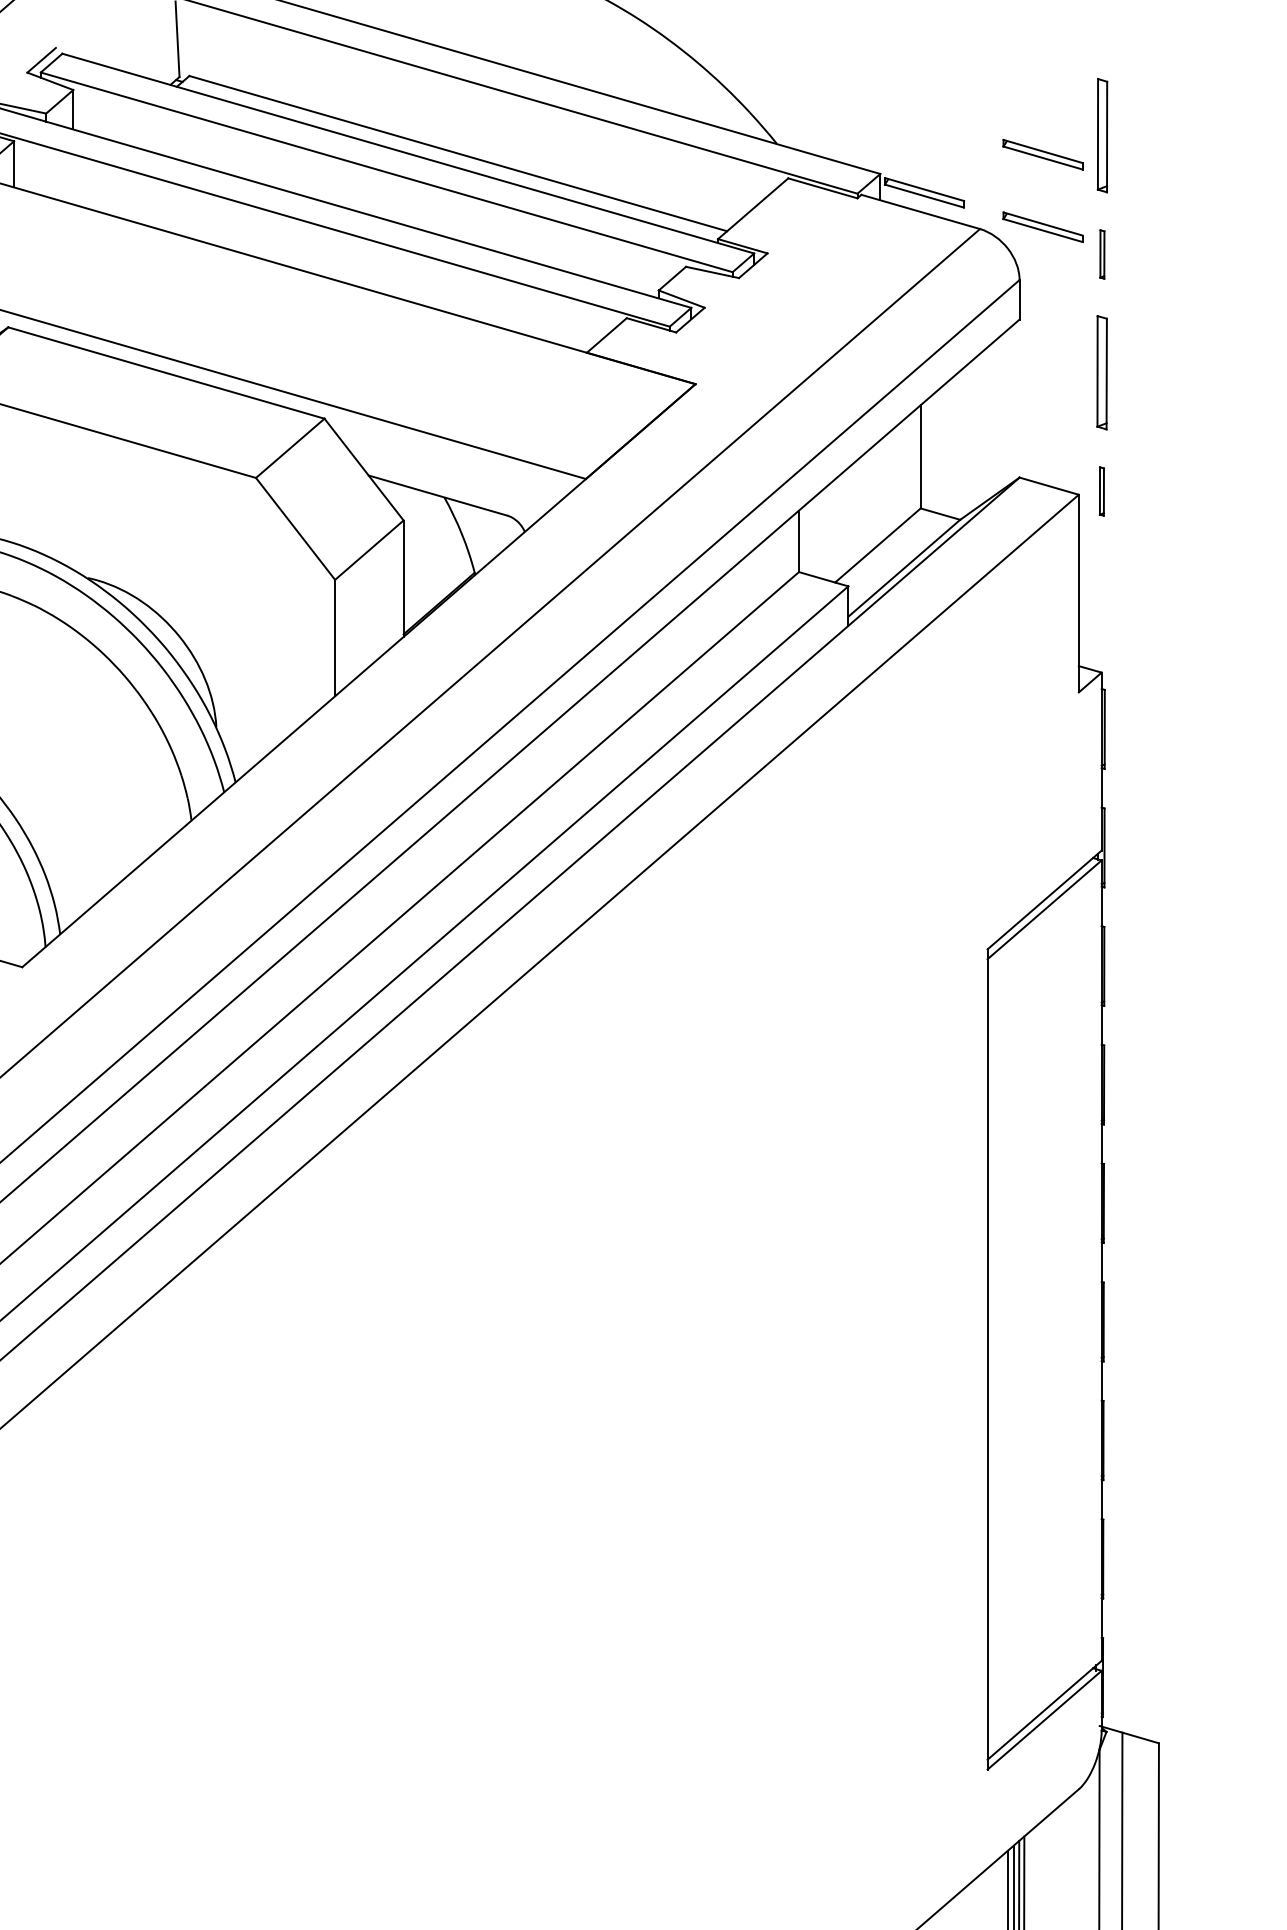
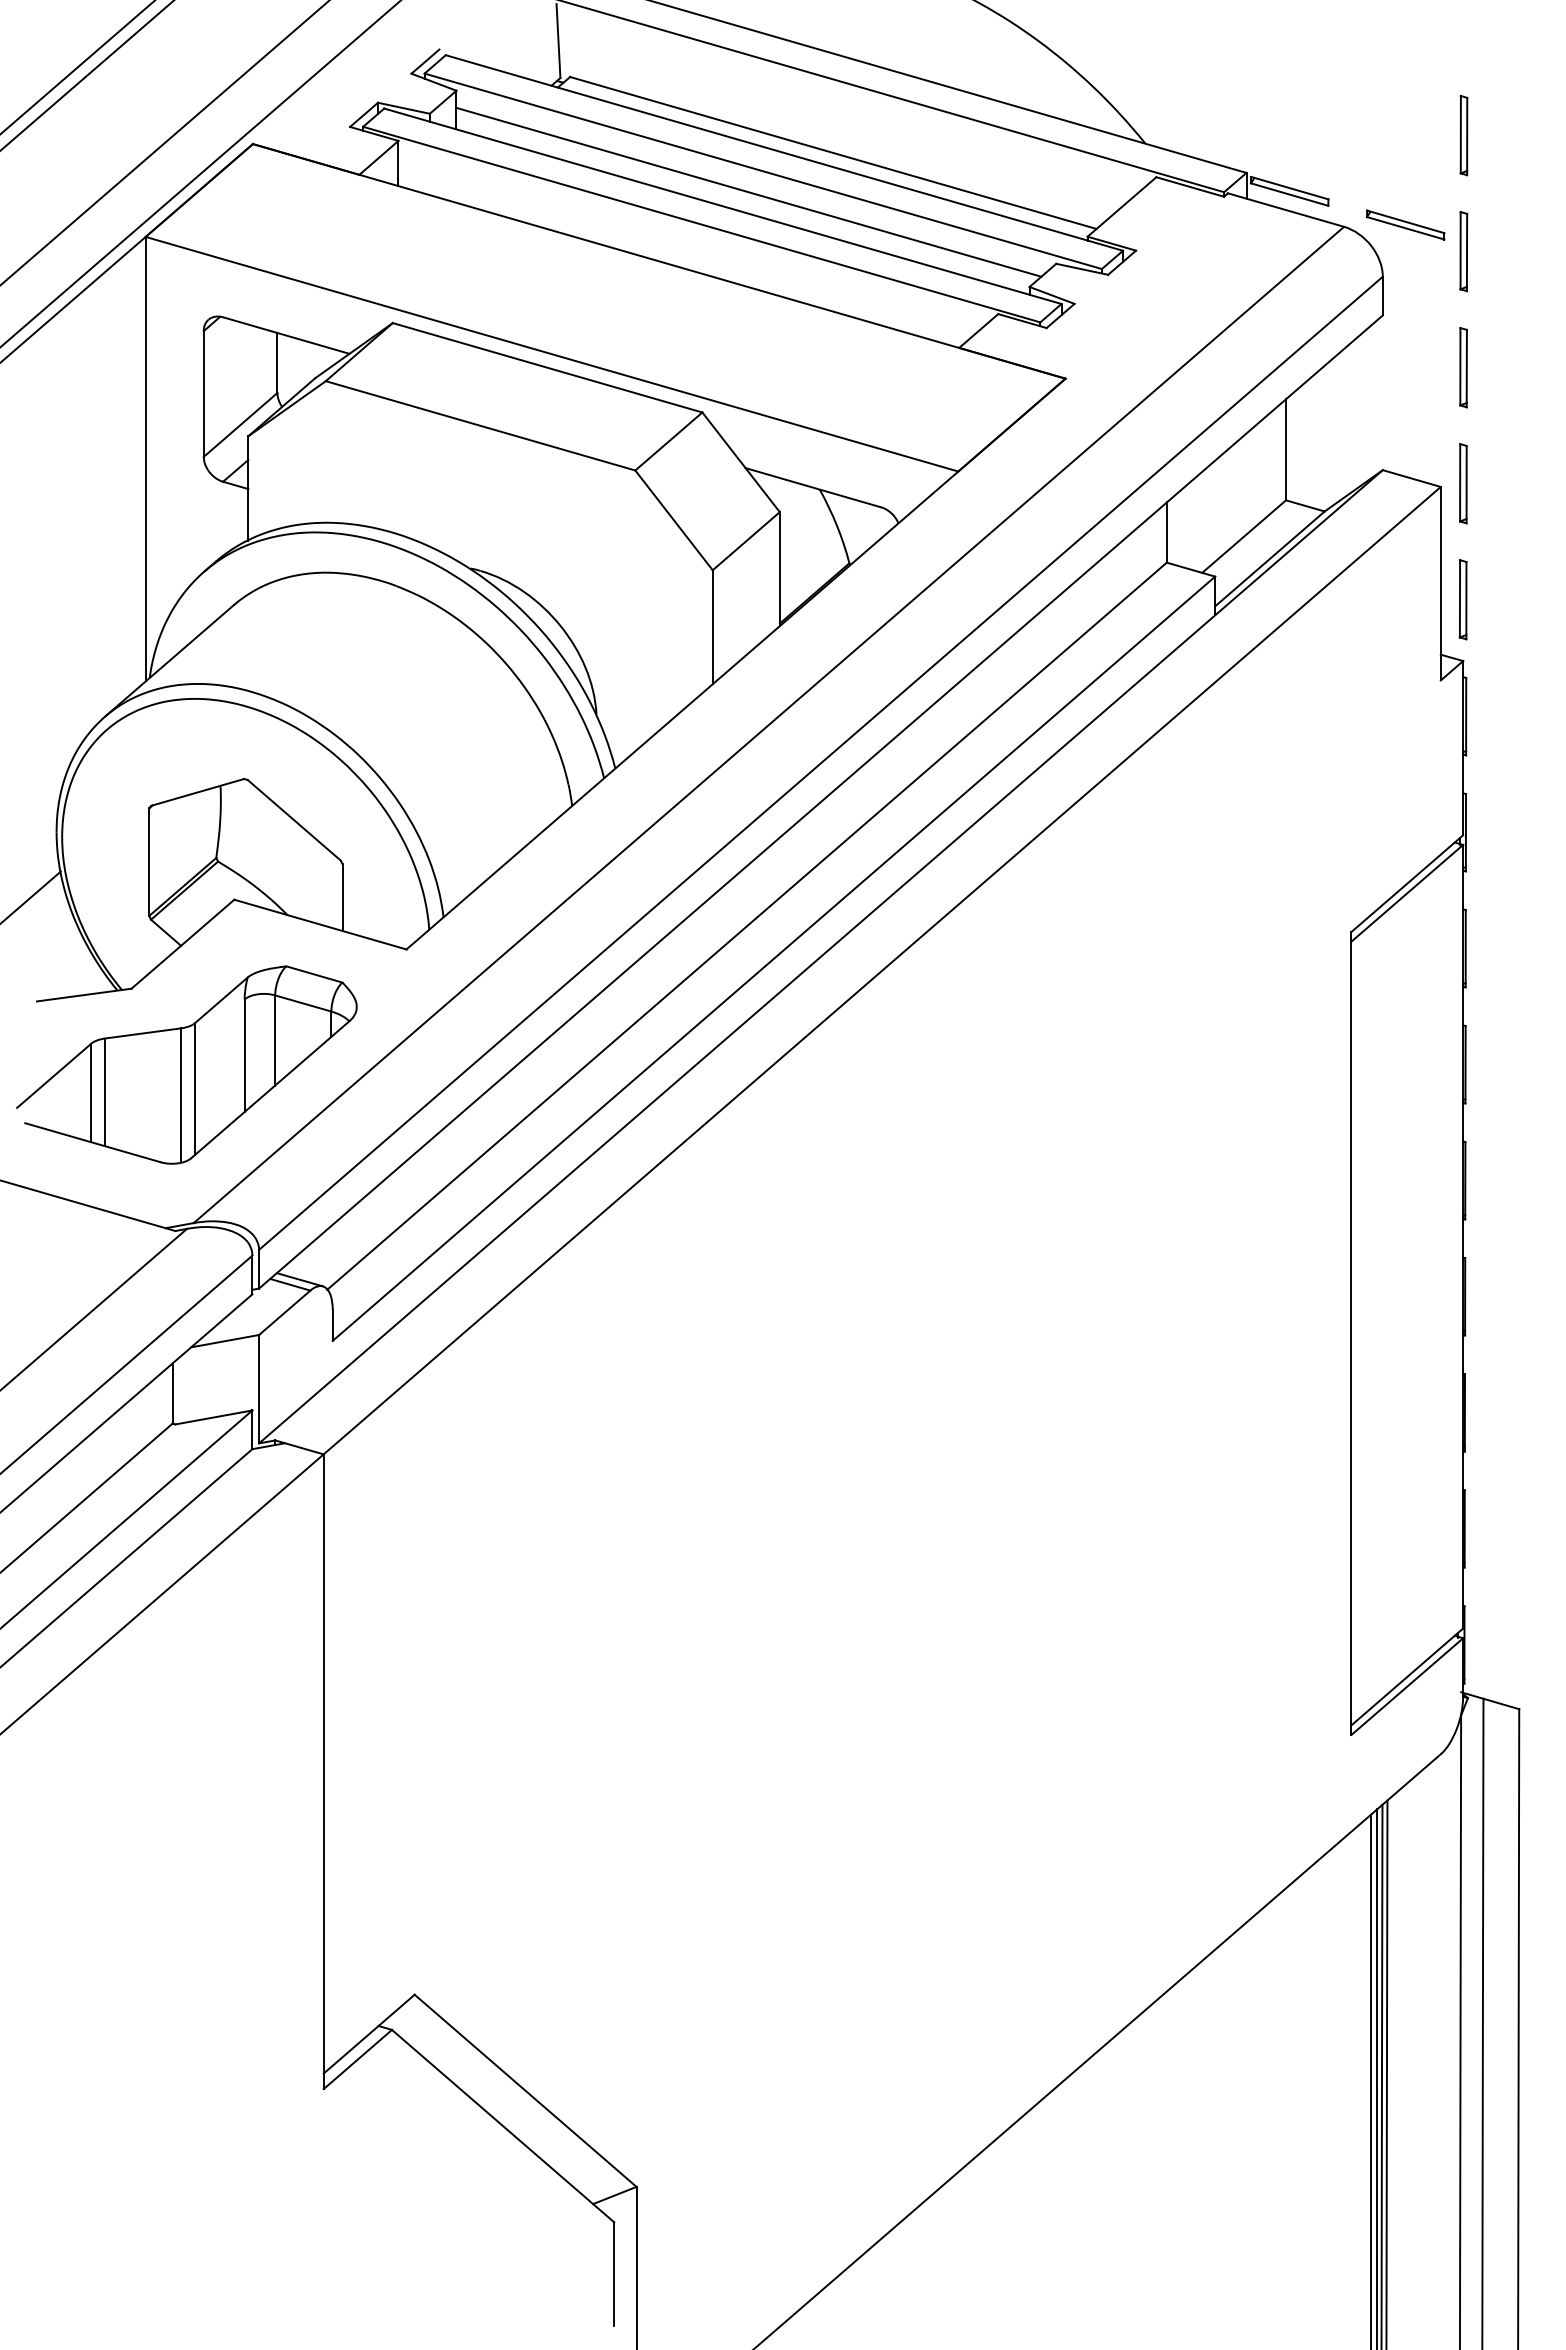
part: (1102, 135) -> (1463, 135), size x0.71
part: (1042, 154) -> (1405, 153), removed
line: (371, 192) -> (748, 191), added
part: (1102, 254) -> (1463, 251), size x1.67
part: (1102, 372) -> (1463, 367), size x0.71
part: (1102, 491) -> (1463, 483), size x1.67
part: (1100, 609) -> (1462, 599), added

